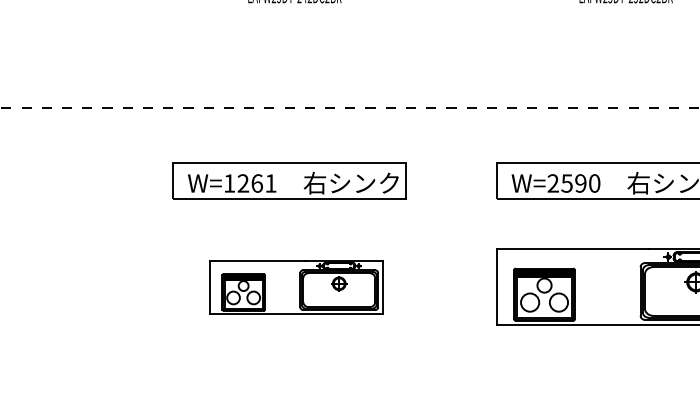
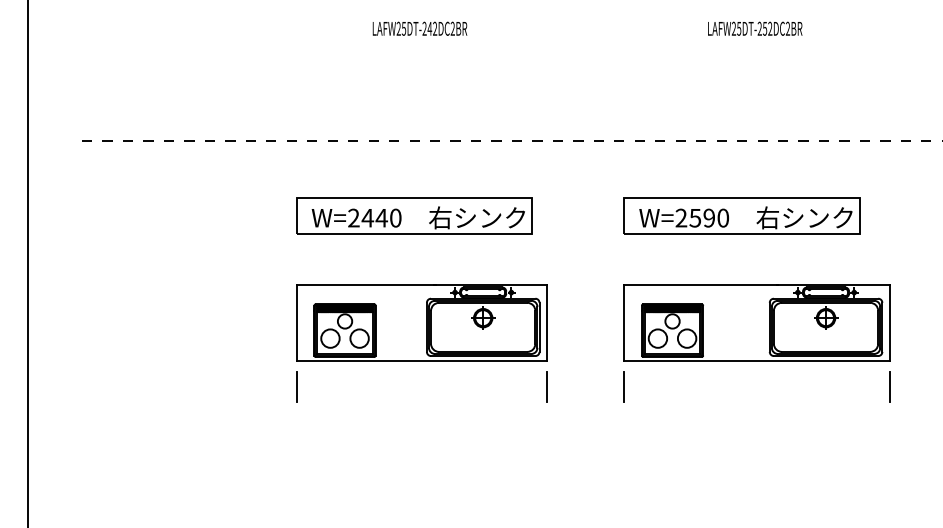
text: (249, 182) -> (374, 217), W=1261 -> W=2440
part: (296, 286) -> (421, 322), size x1.43
line: (172, 349) -> (296, 386), added
line: (419, 349) -> (546, 386), added
line: (497, 349) -> (624, 386), added

